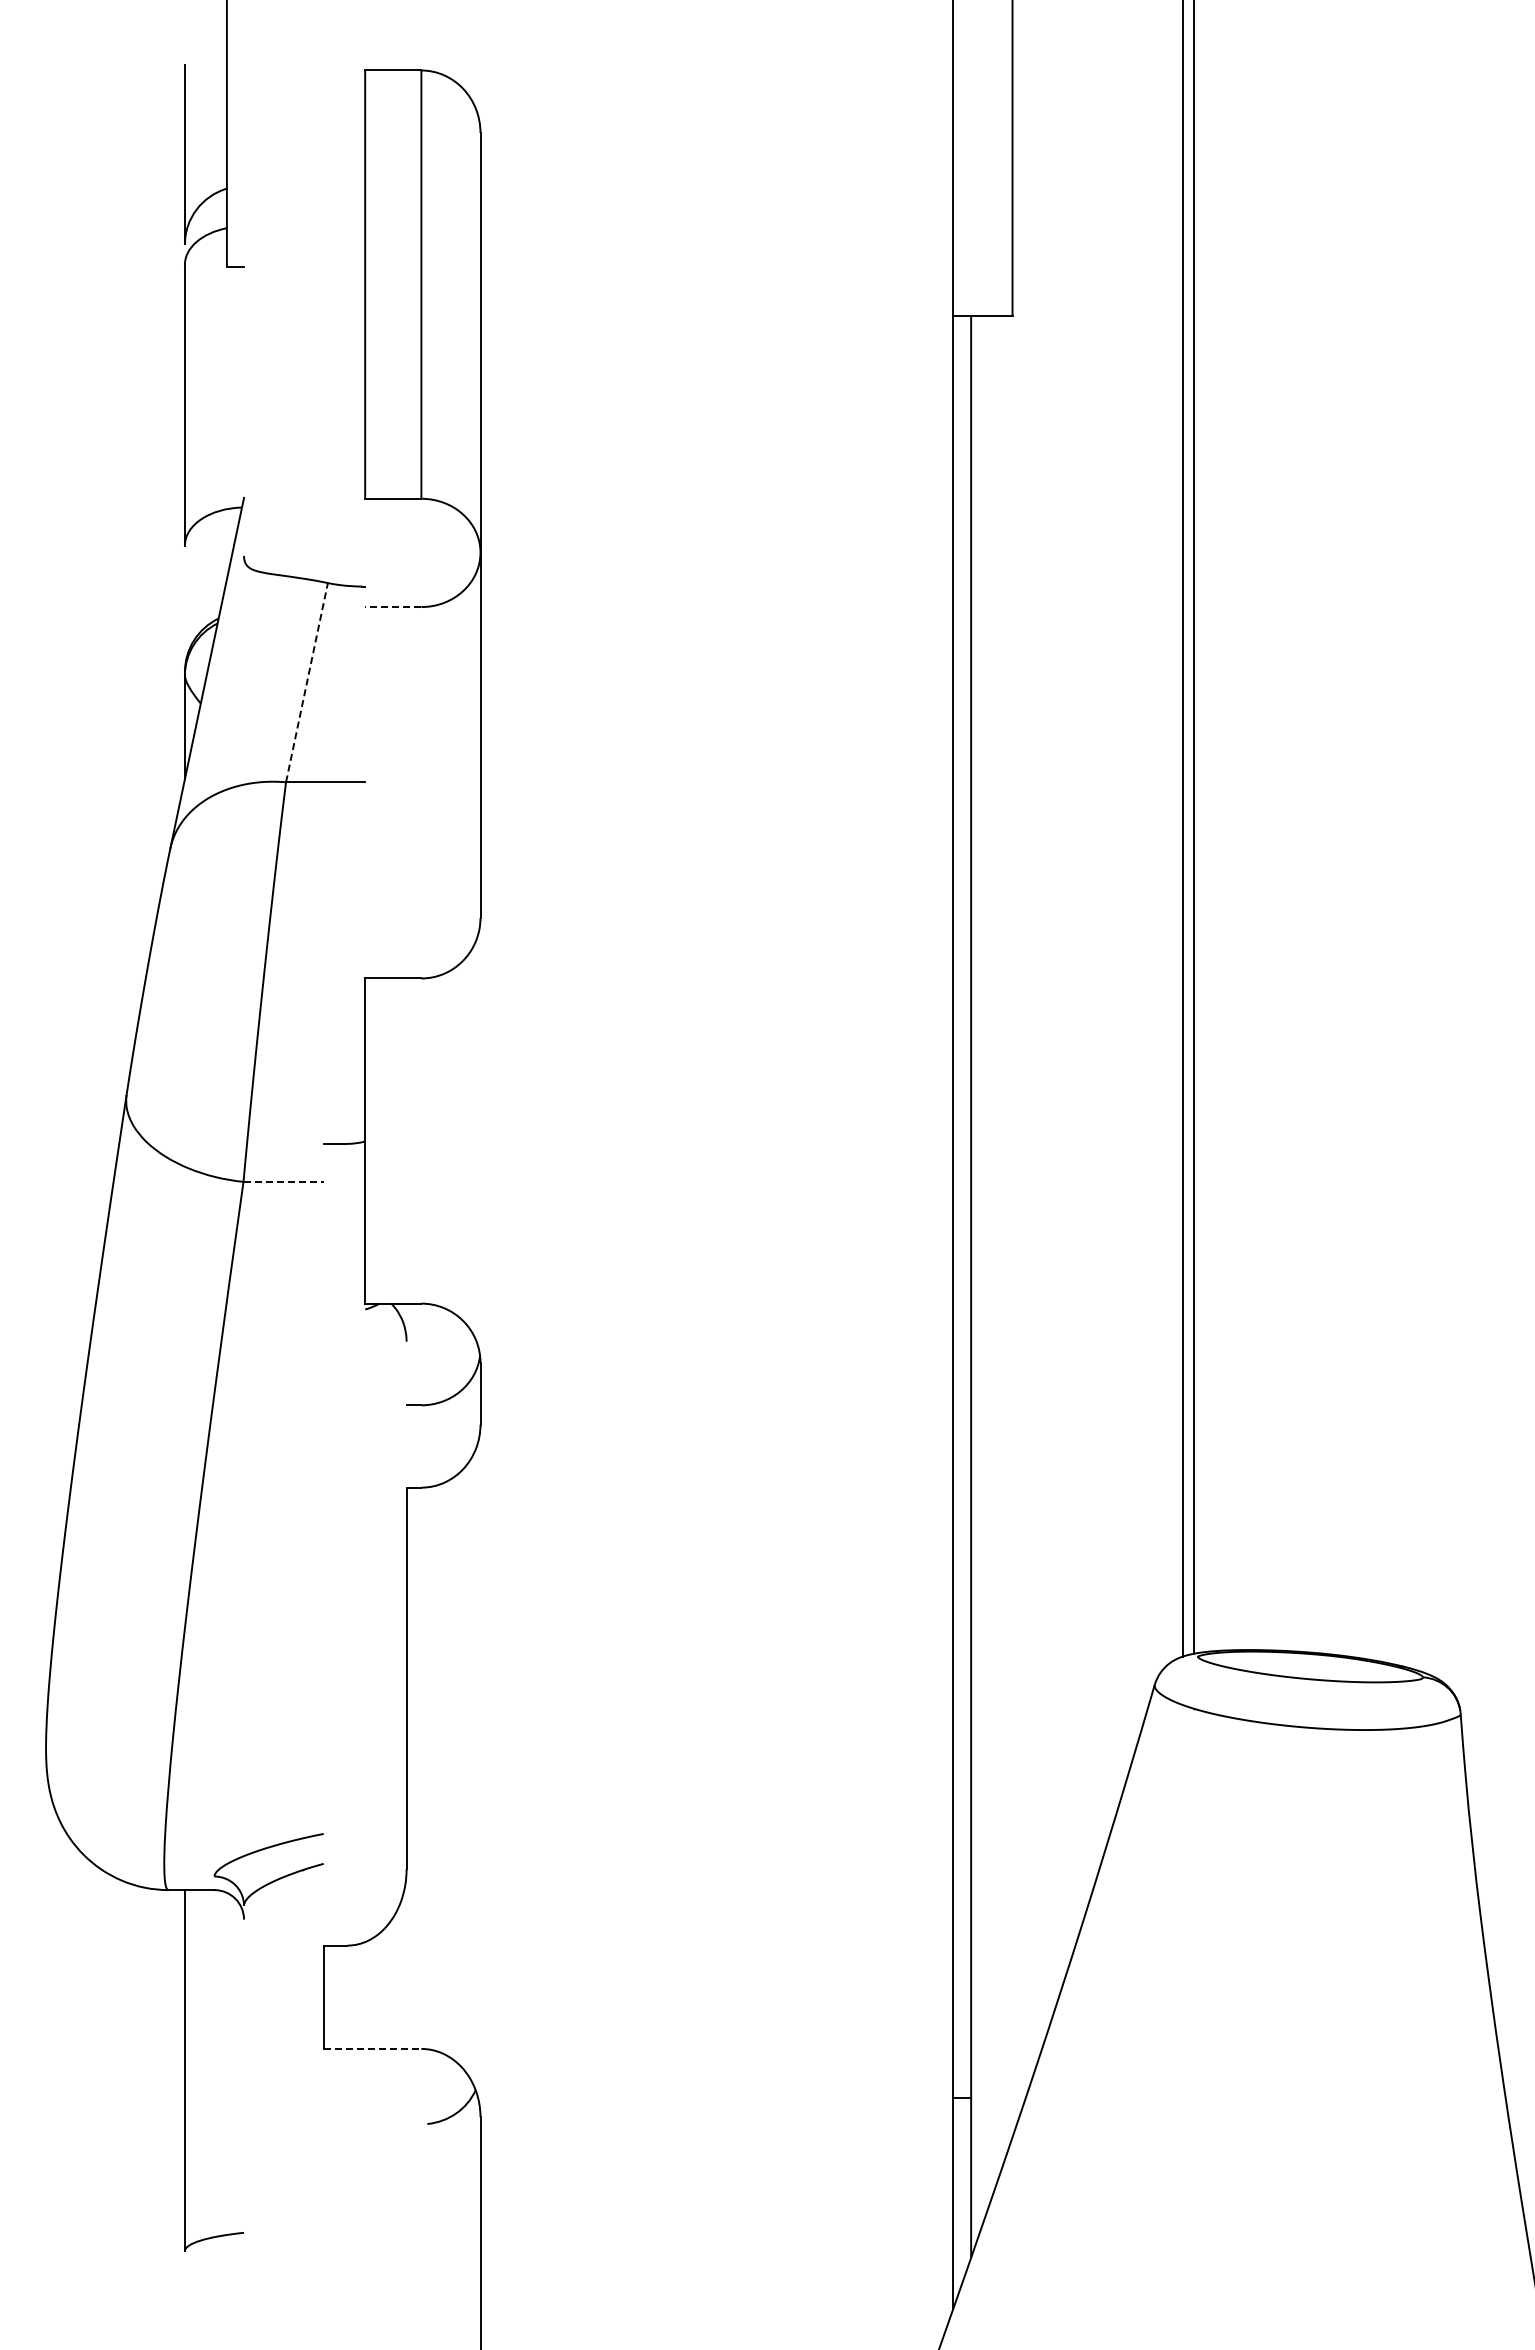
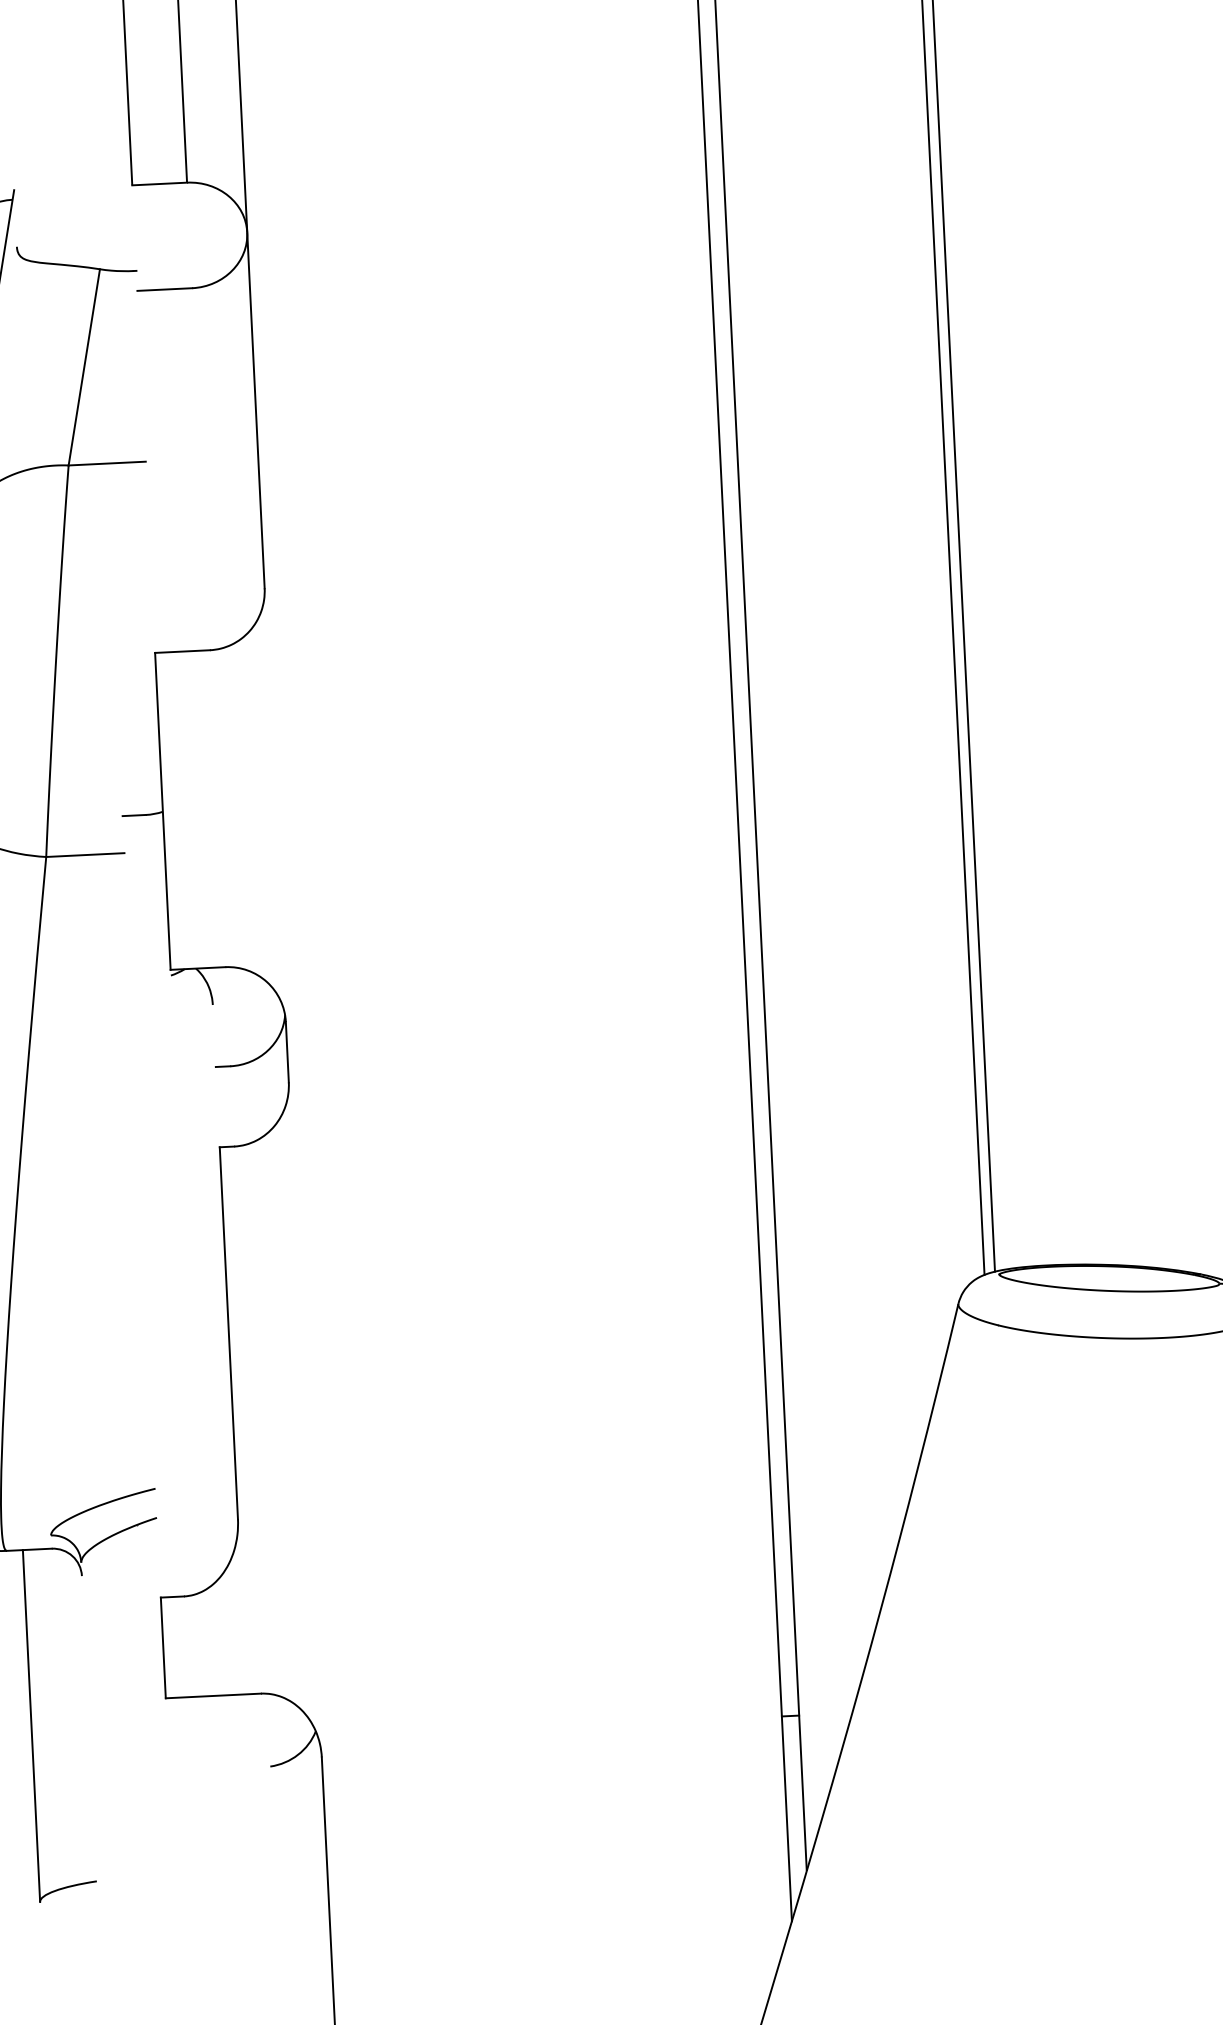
line: (392, 607) -> (164, 290), dashed -> solid
line: (306, 682) -> (83, 367), dashed -> solid
line: (284, 1181) -> (86, 854), dashed -> solid
line: (372, 2048) -> (213, 1695), dashed -> solid

